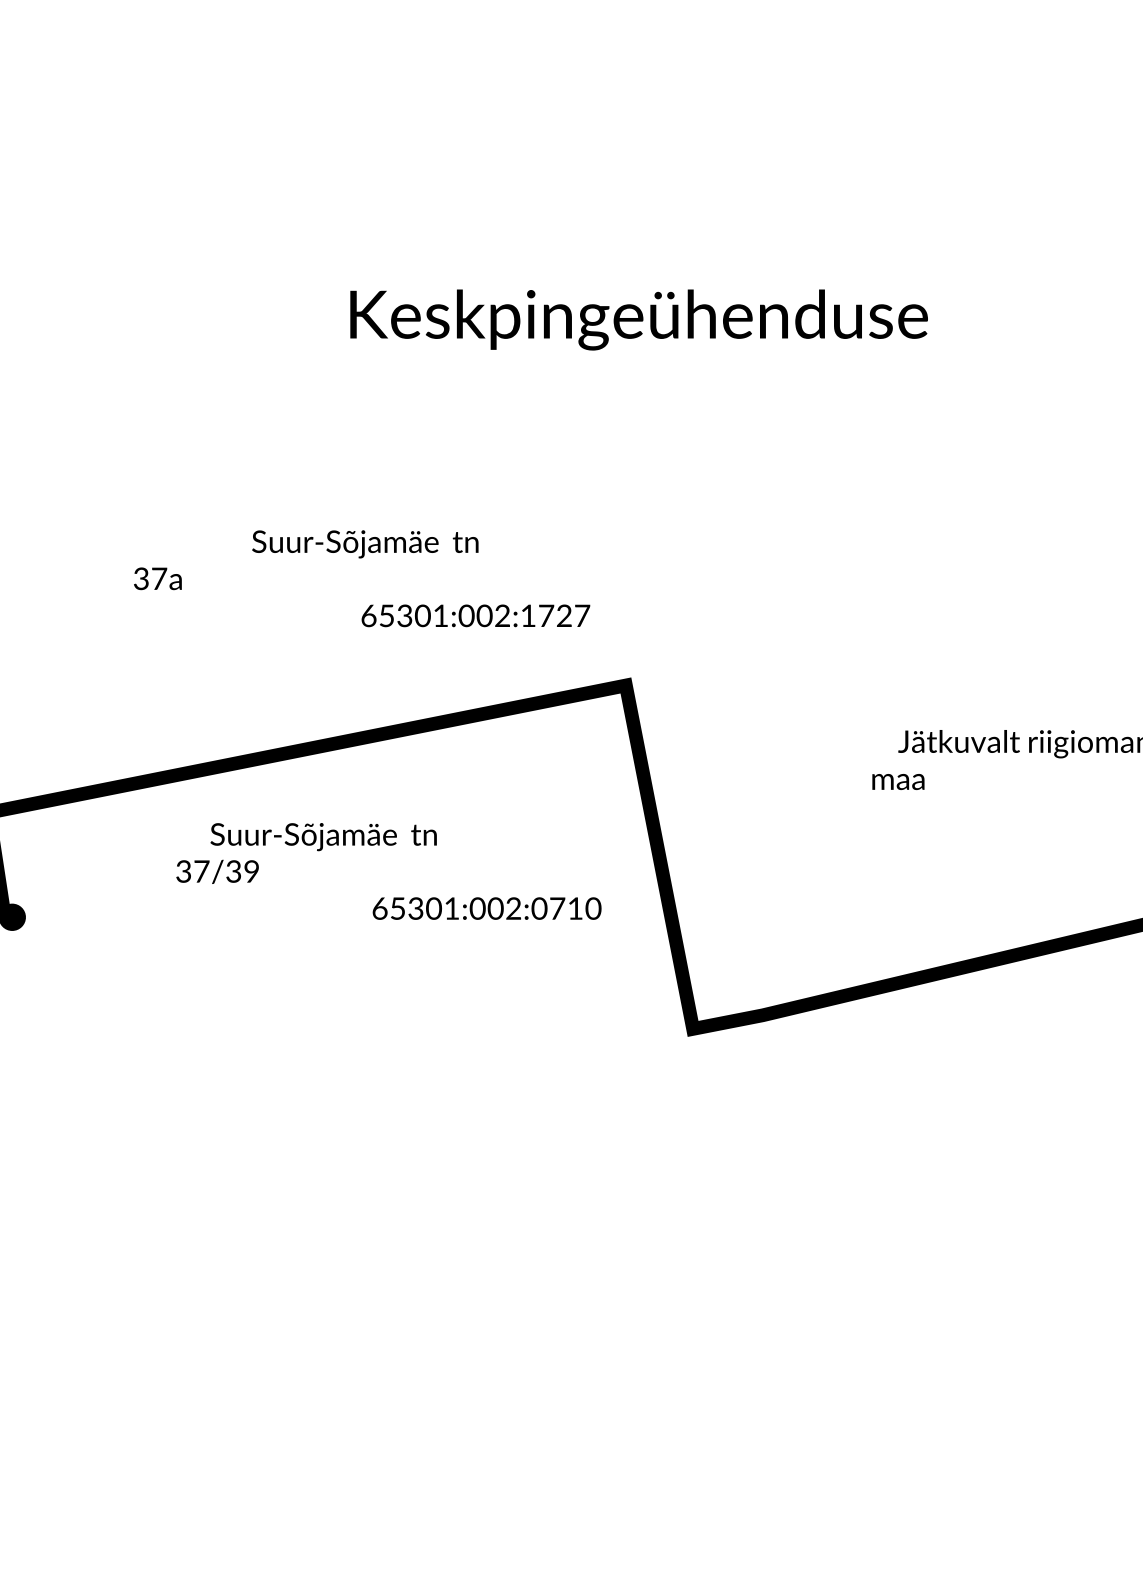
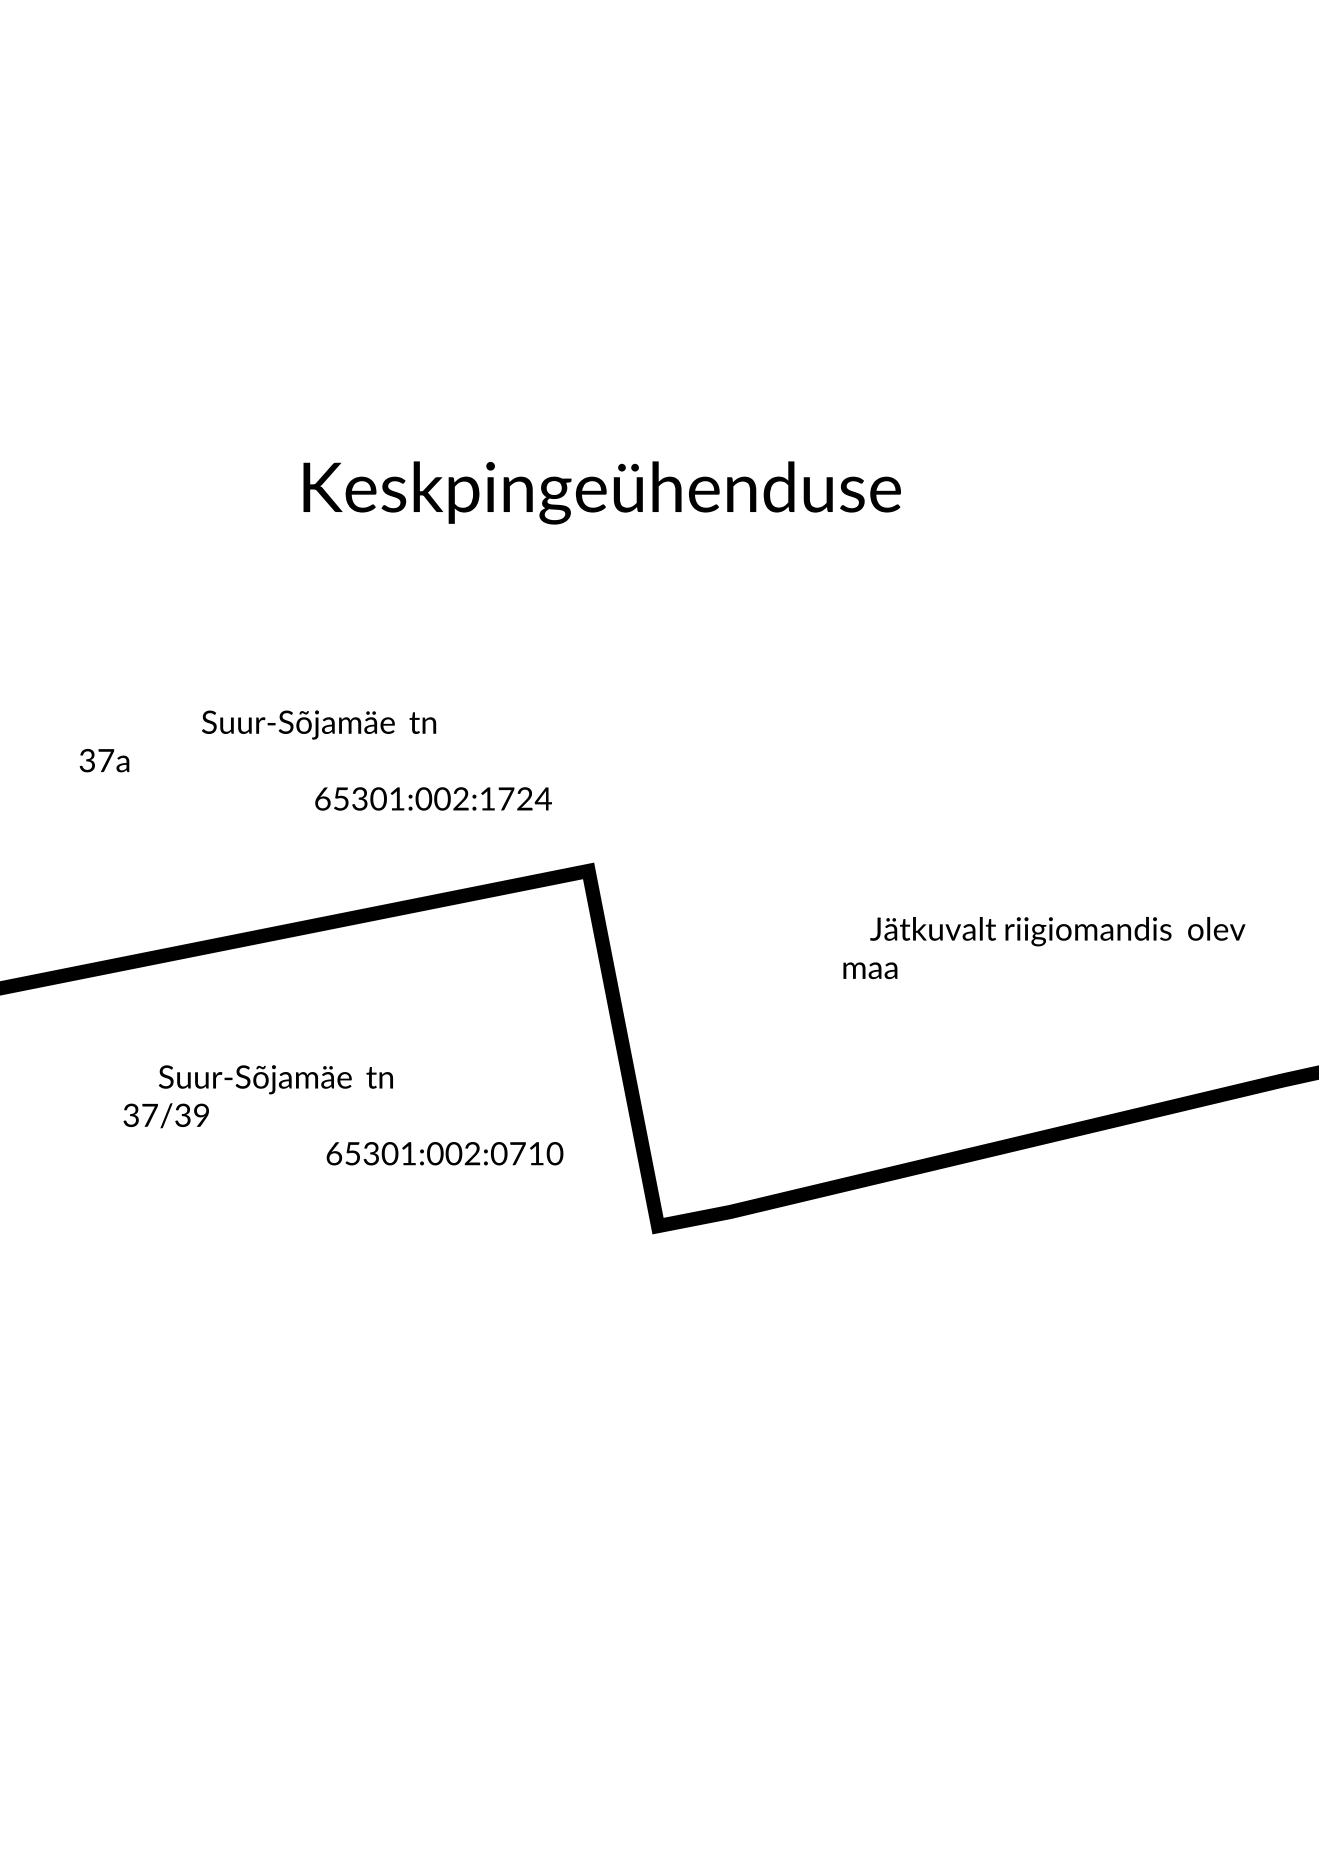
text: (581, 615) -> (542, 798), 65301:002:1727 -> 65301:002:1724
text: (388, 871) -> (343, 1115), moved

